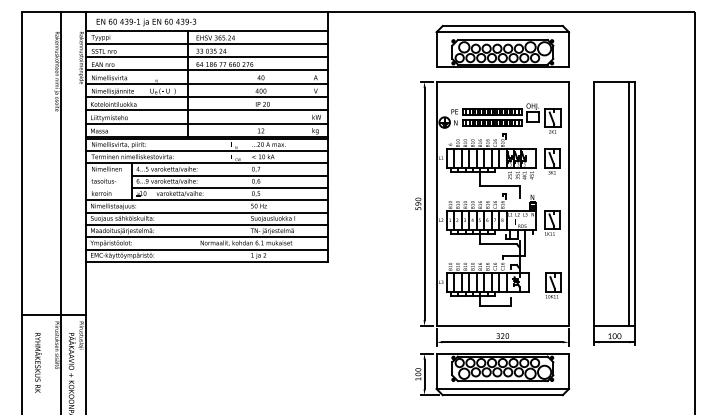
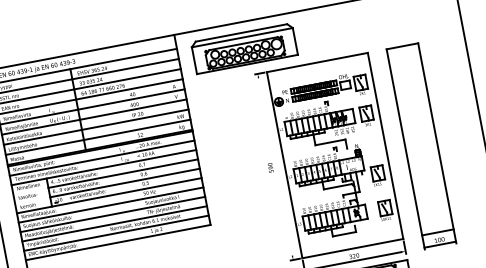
part: (502, 46) -> (244, 48), moved
line: (424, 203) -> (275, 166), removed
line: (628, 203) -> (430, 136), removed
part: (552, 222) -> (378, 175), moved

